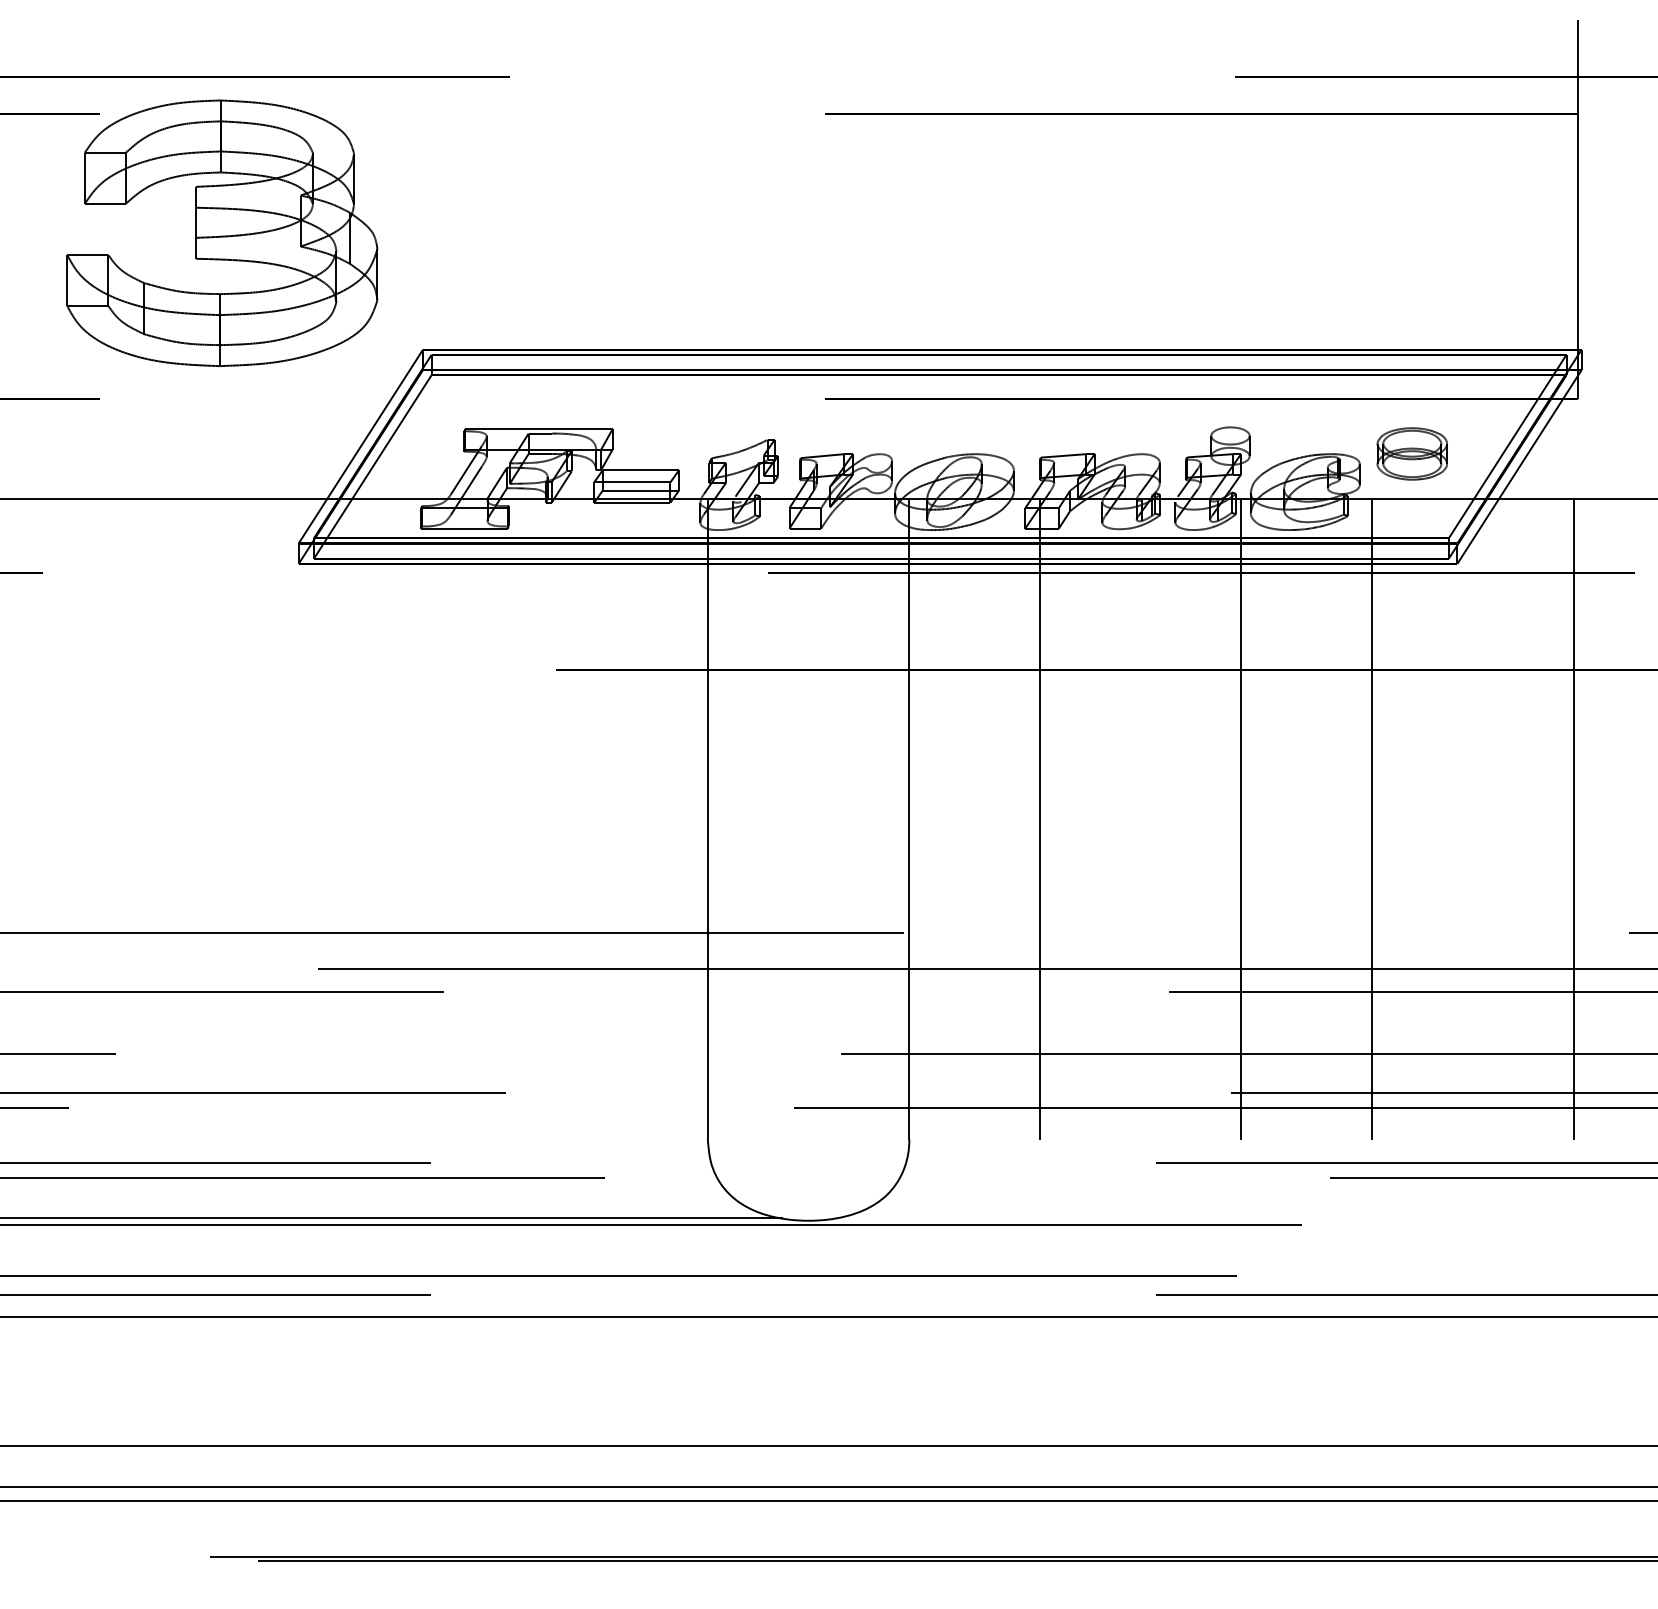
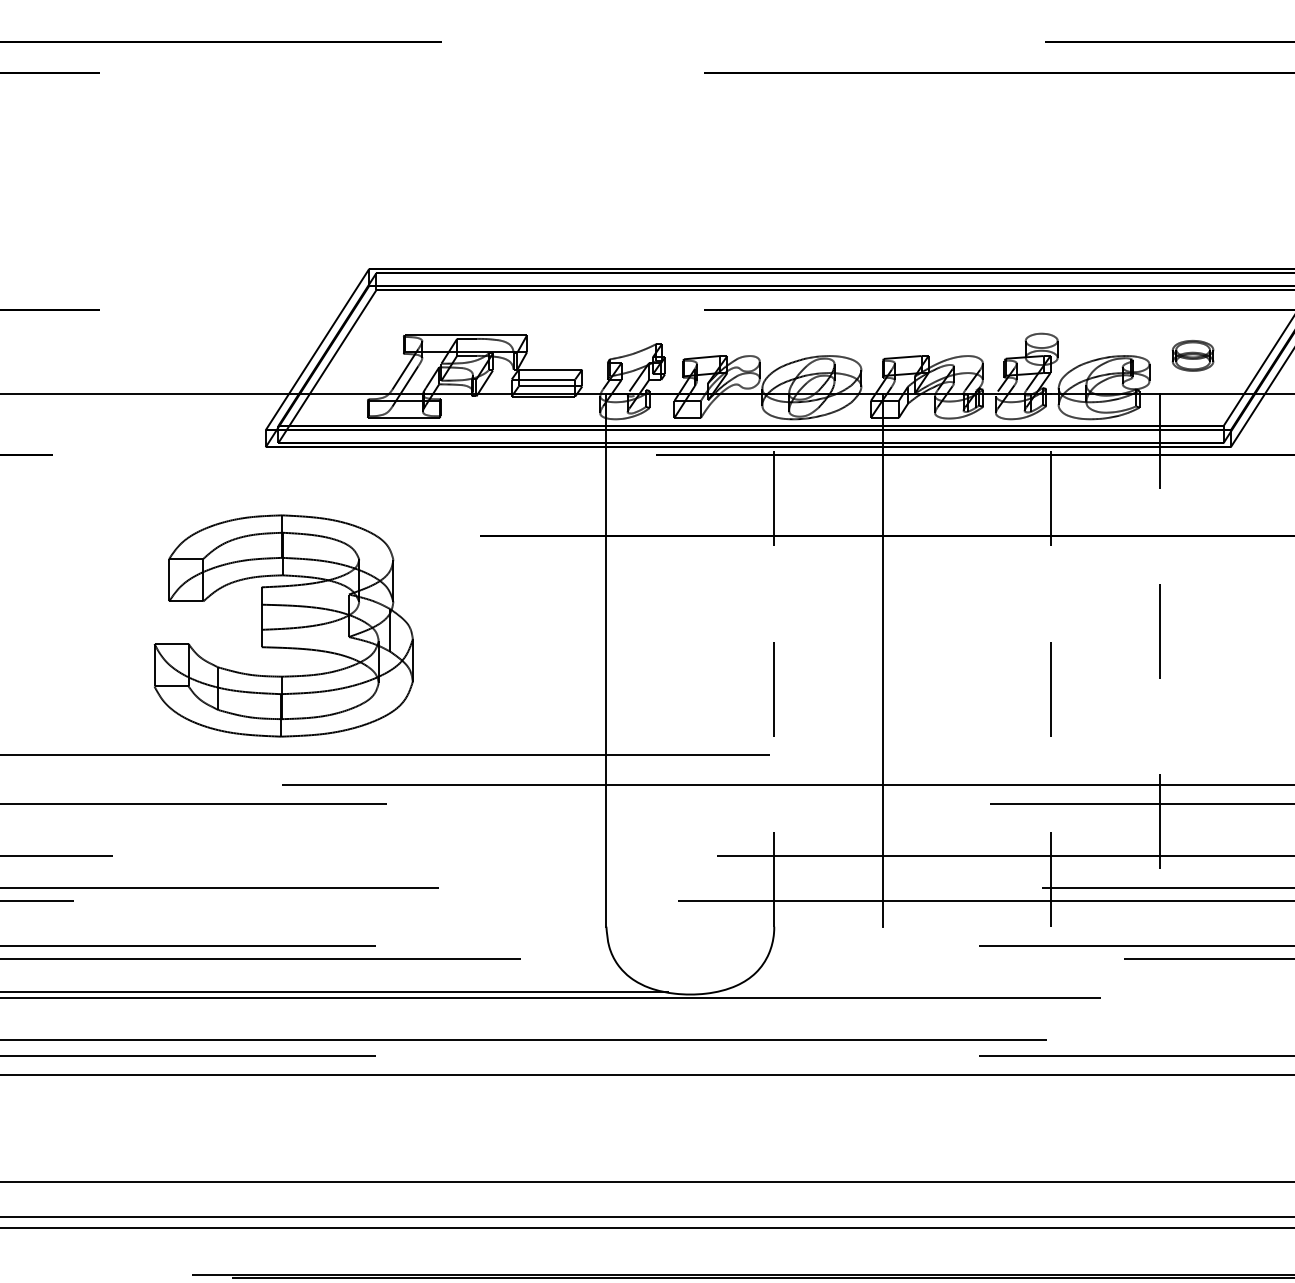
part: (222, 232) -> (283, 625), moved
part: (1411, 453) -> (1192, 355), size x0.7
line: (909, 818) -> (774, 659), solid -> dashed
line: (1241, 818) -> (1050, 659), solid -> dashed
line: (1371, 819) -> (1159, 660), solid -> dashed

